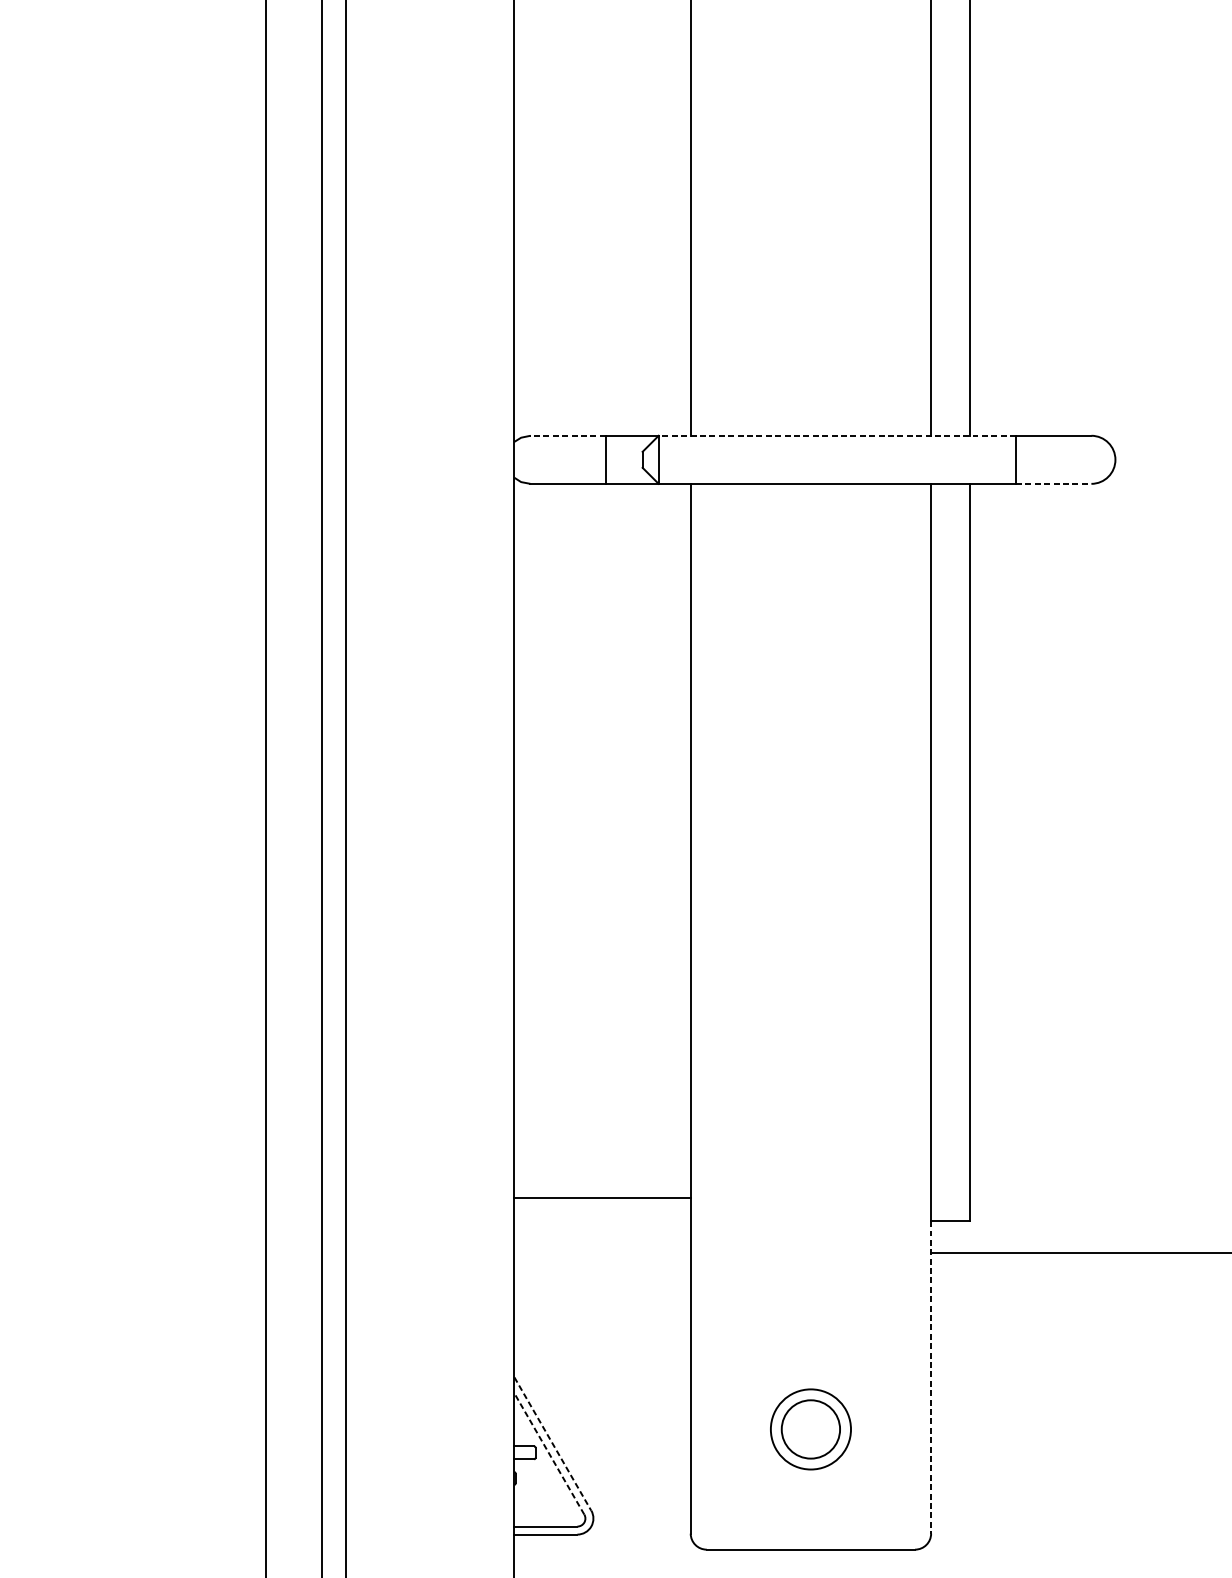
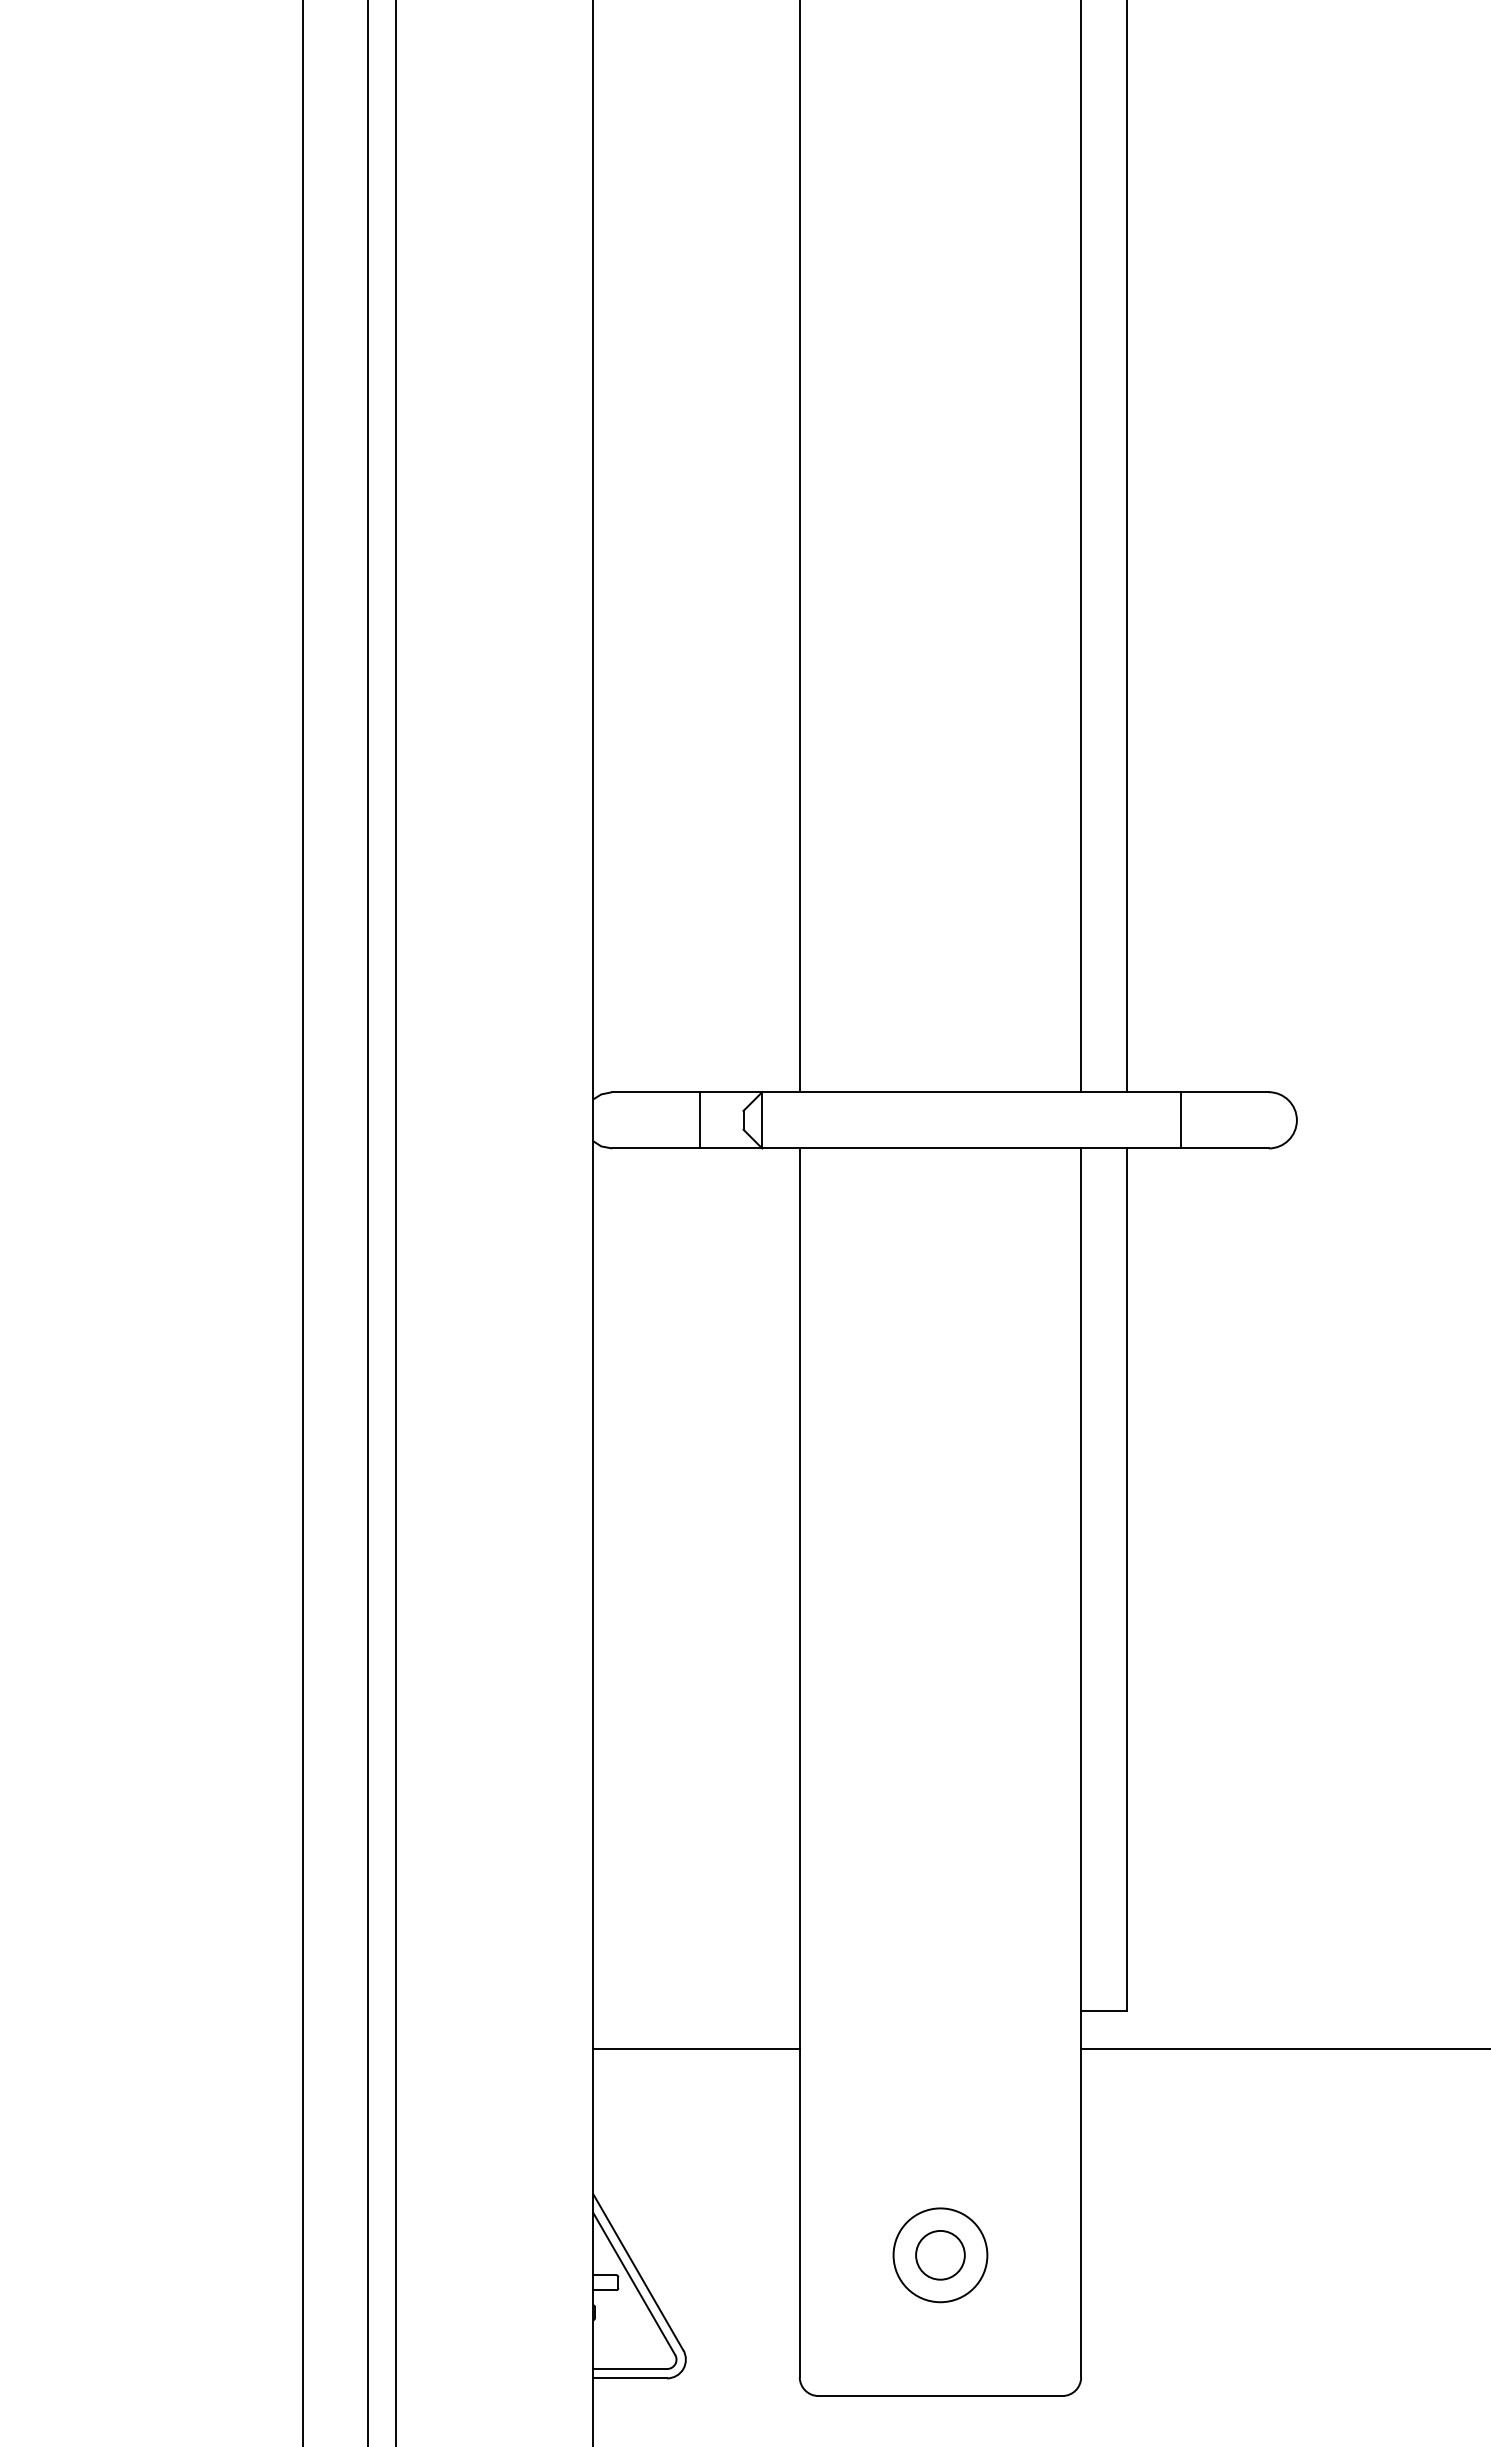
line: (567, 436) -> (655, 1092), dashed -> solid
line: (836, 436) -> (970, 1092), dashed -> solid
line: (1054, 483) -> (1225, 1148), dashed -> solid
line: (602, 1197) -> (696, 2048), moved
line: (931, 1377) -> (1081, 2194), dashed -> solid
circle: (810, 1428) -> (940, 2254), size x0.71
line: (552, 1444) -> (638, 2272), dashed -> solid
line: (549, 1454) -> (634, 2284), dashed -> solid

